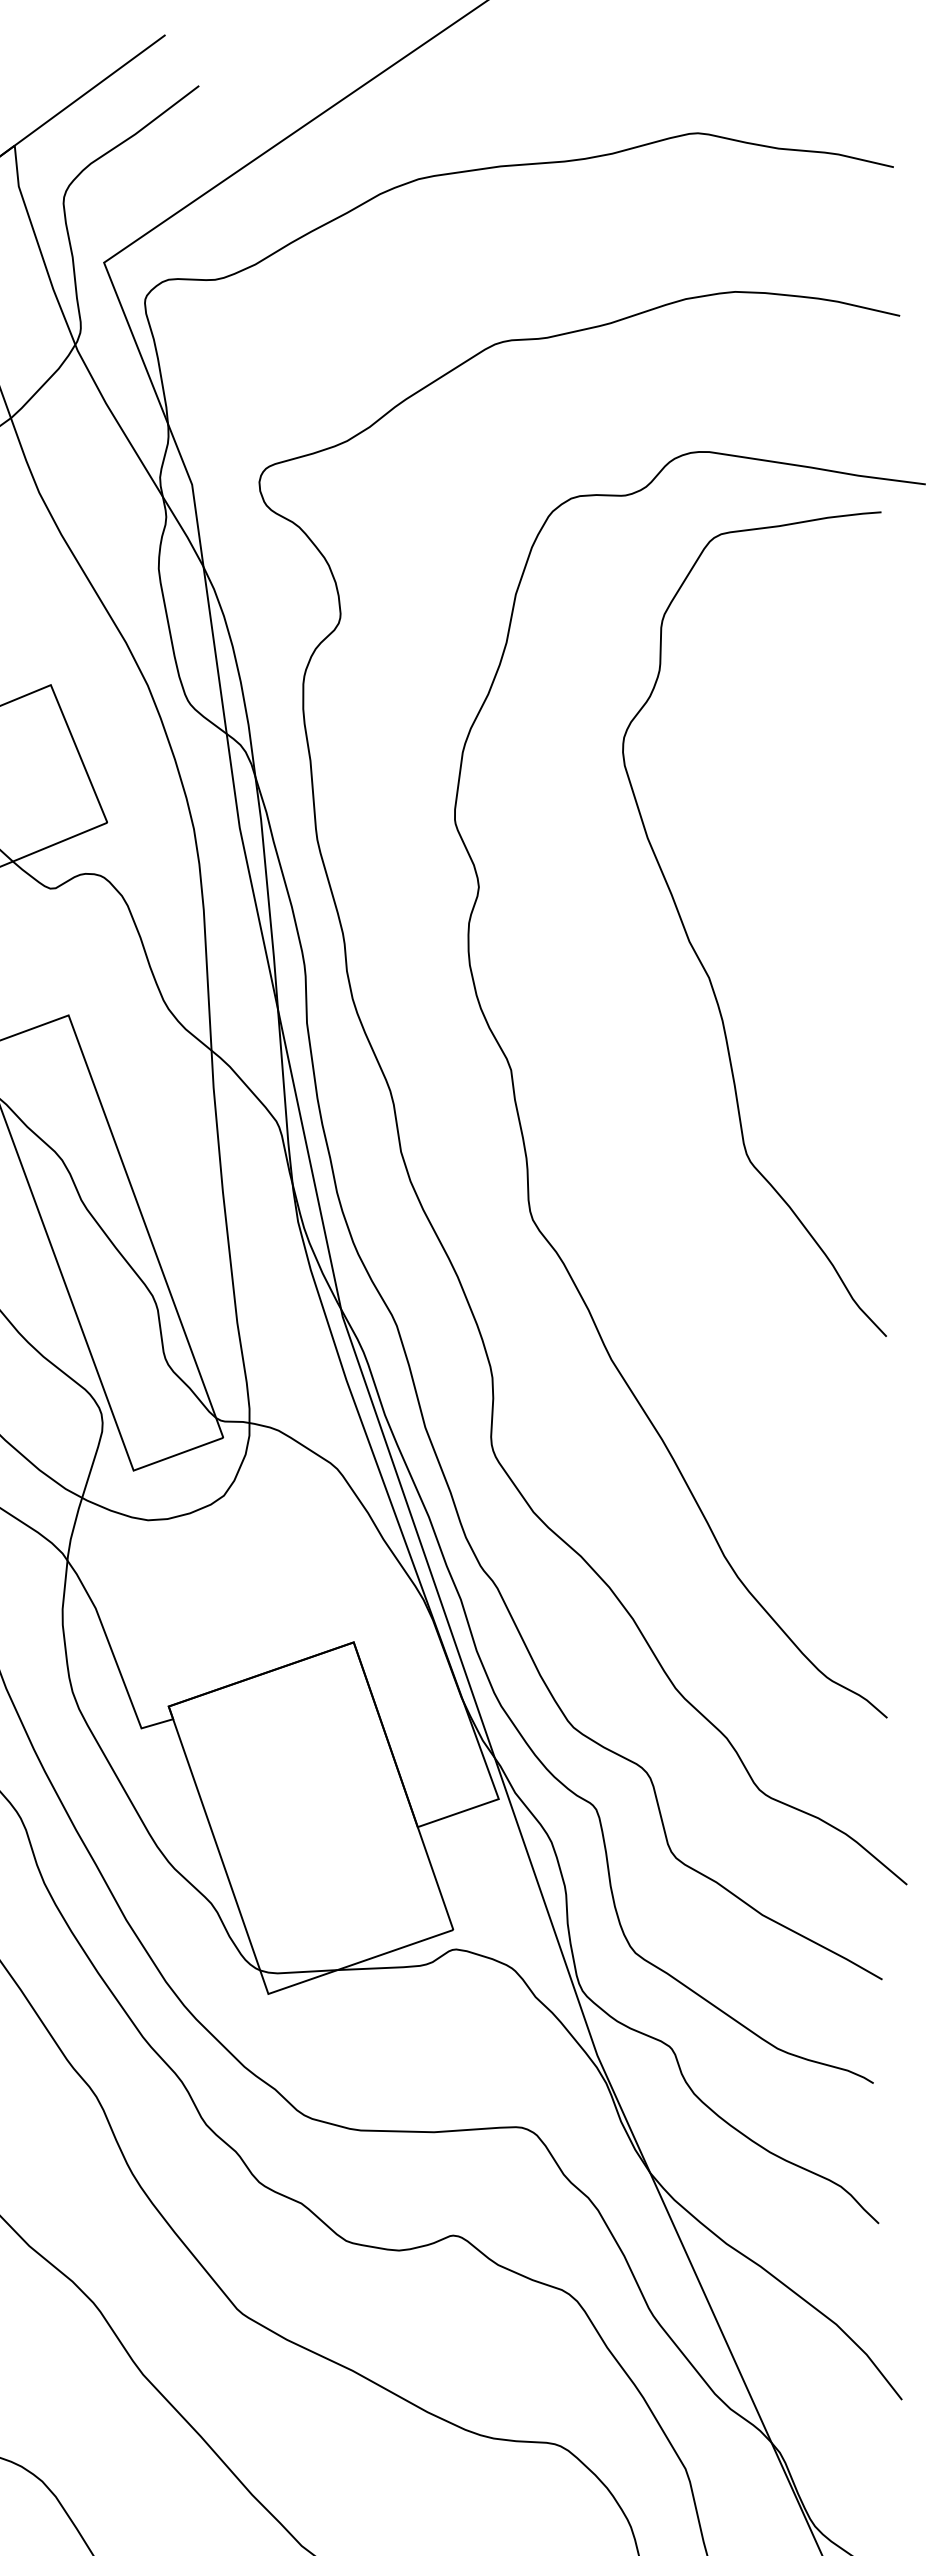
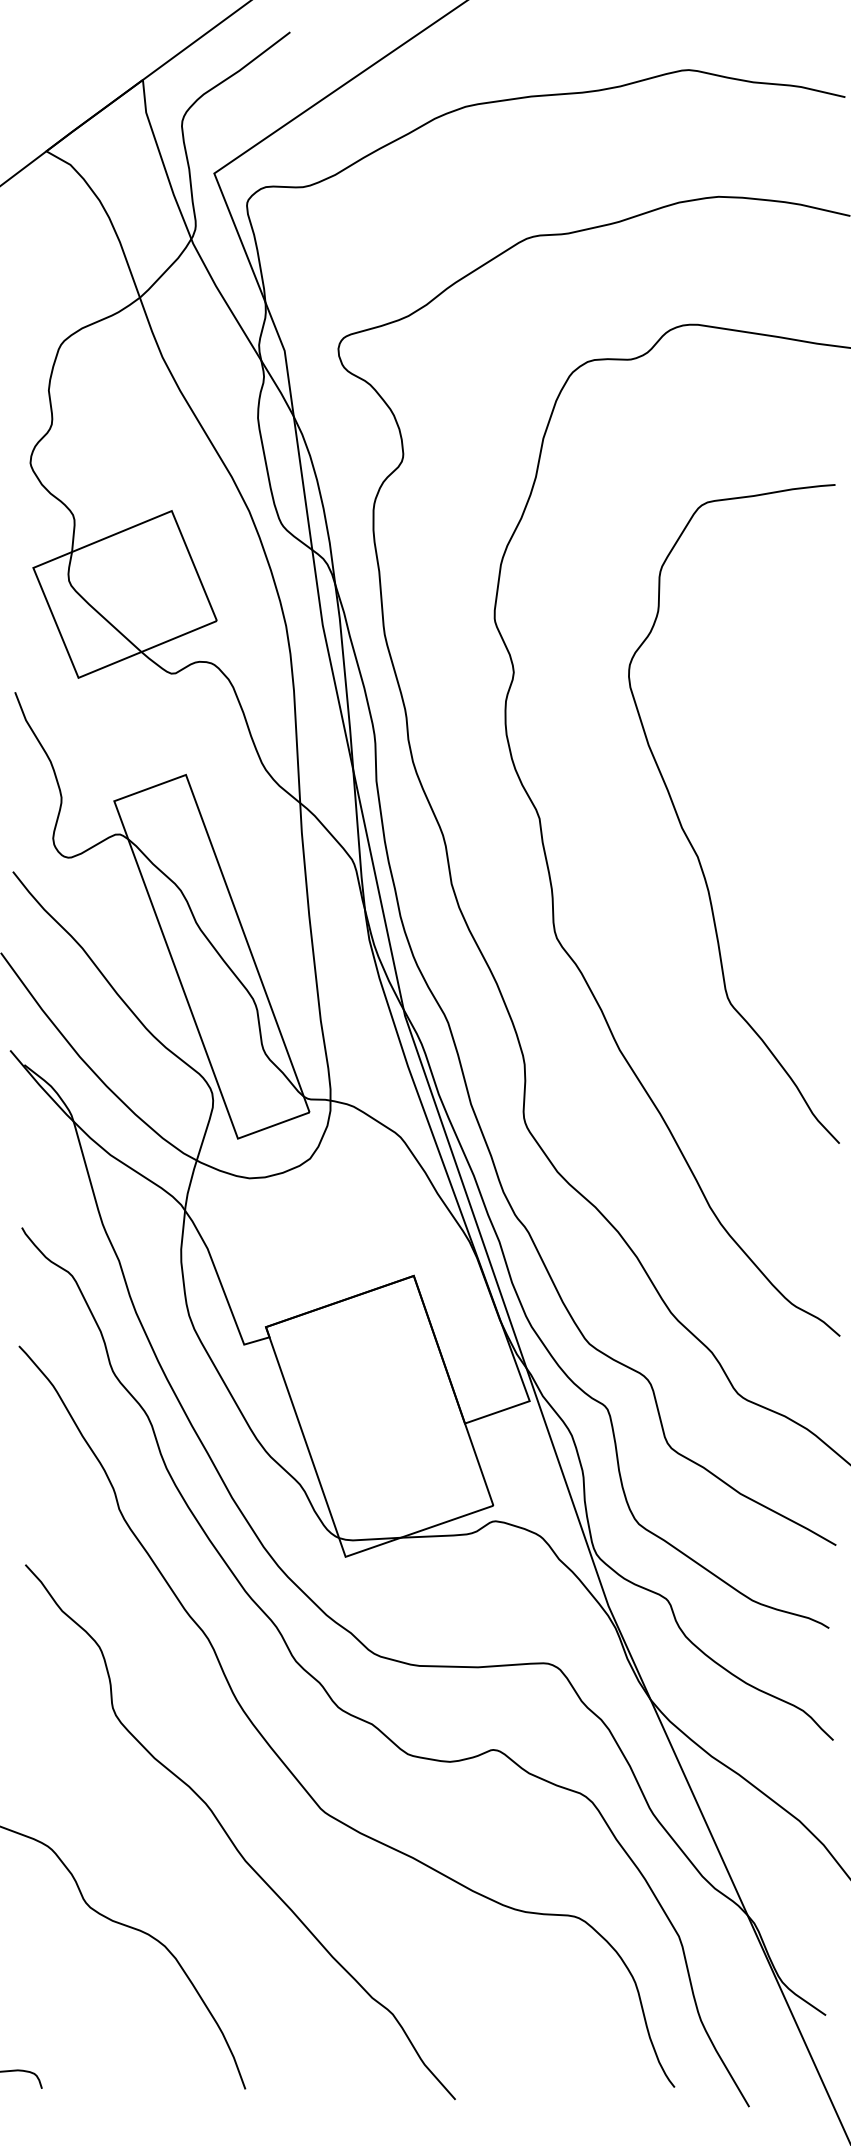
curve: (696, 951) -> (687, 835), moved

